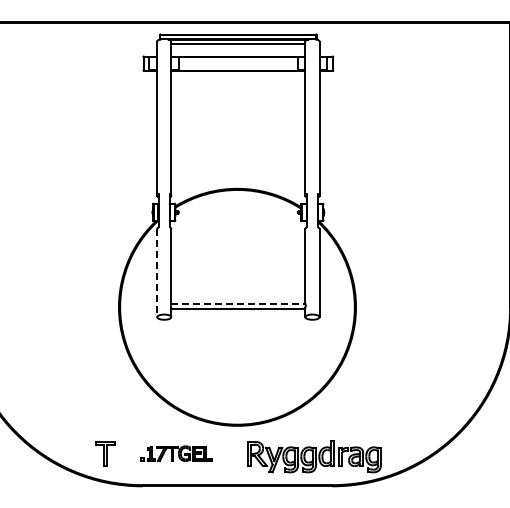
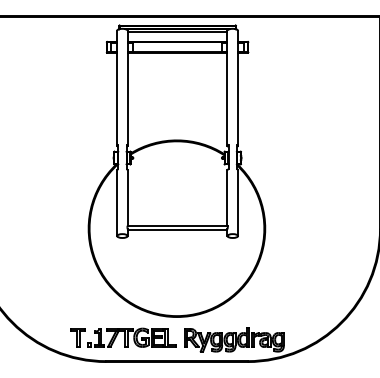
line: (157, 273) -> (117, 203), dashed -> solid
line: (238, 303) -> (177, 225), dashed -> solid
part: (176, 453) -> (131, 337), size x1.67

